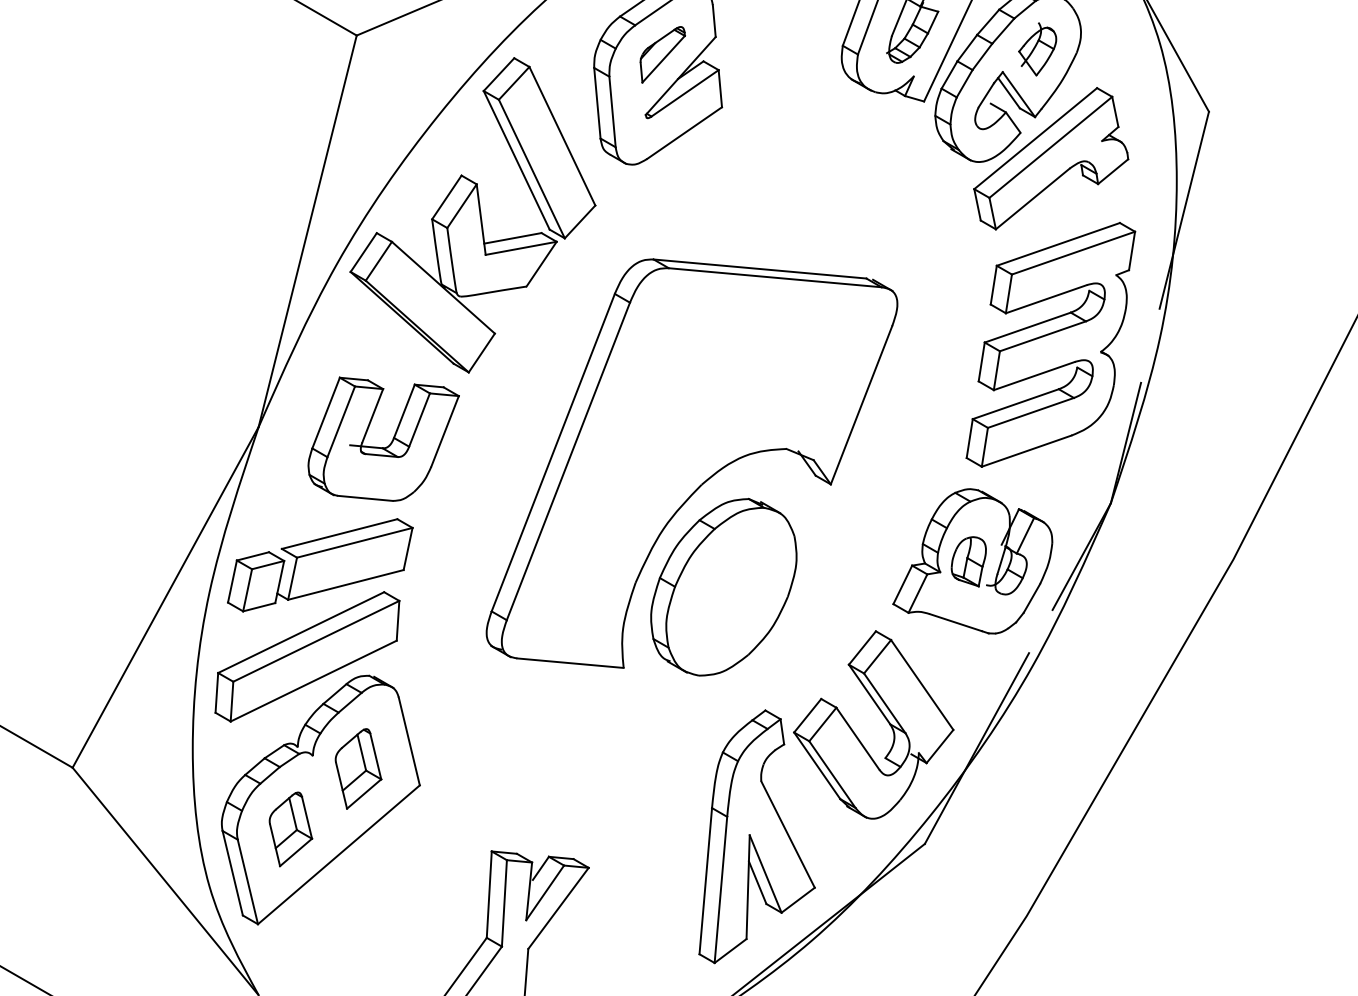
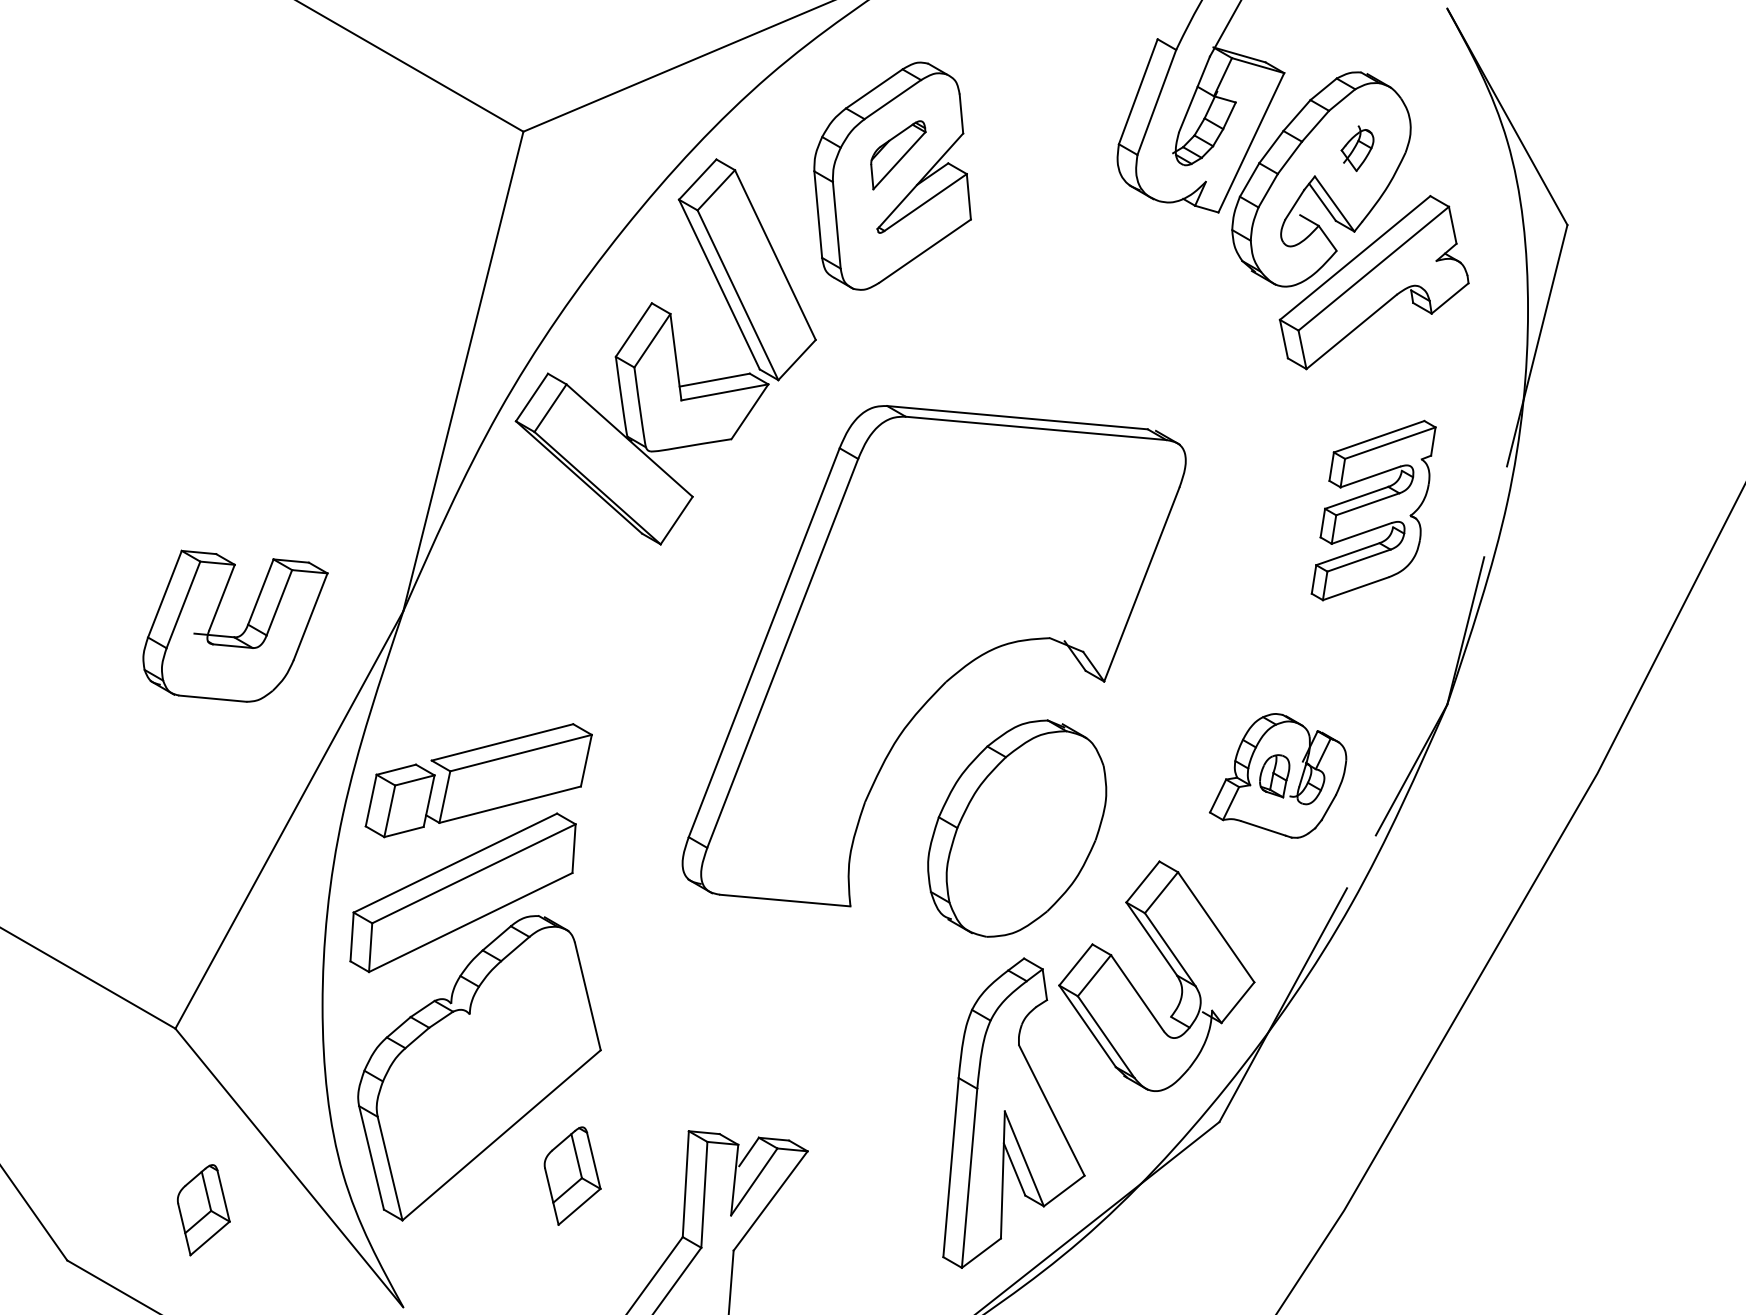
part: (1037, 49) -> (1357, 148), size x0.7
part: (1050, 344) -> (1373, 510), size x0.6
part: (391, 441) -> (244, 629), moved
part: (972, 561) -> (1277, 775), size x0.7
part: (724, 587) -> (1017, 828), moved
part: (358, 768) -> (572, 1175), moved
part: (290, 829) -> (203, 1210), moved

